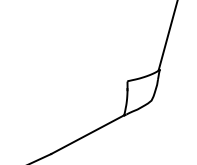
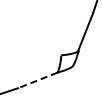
line: (86, 134) -> (37, 80), solid -> dashed

